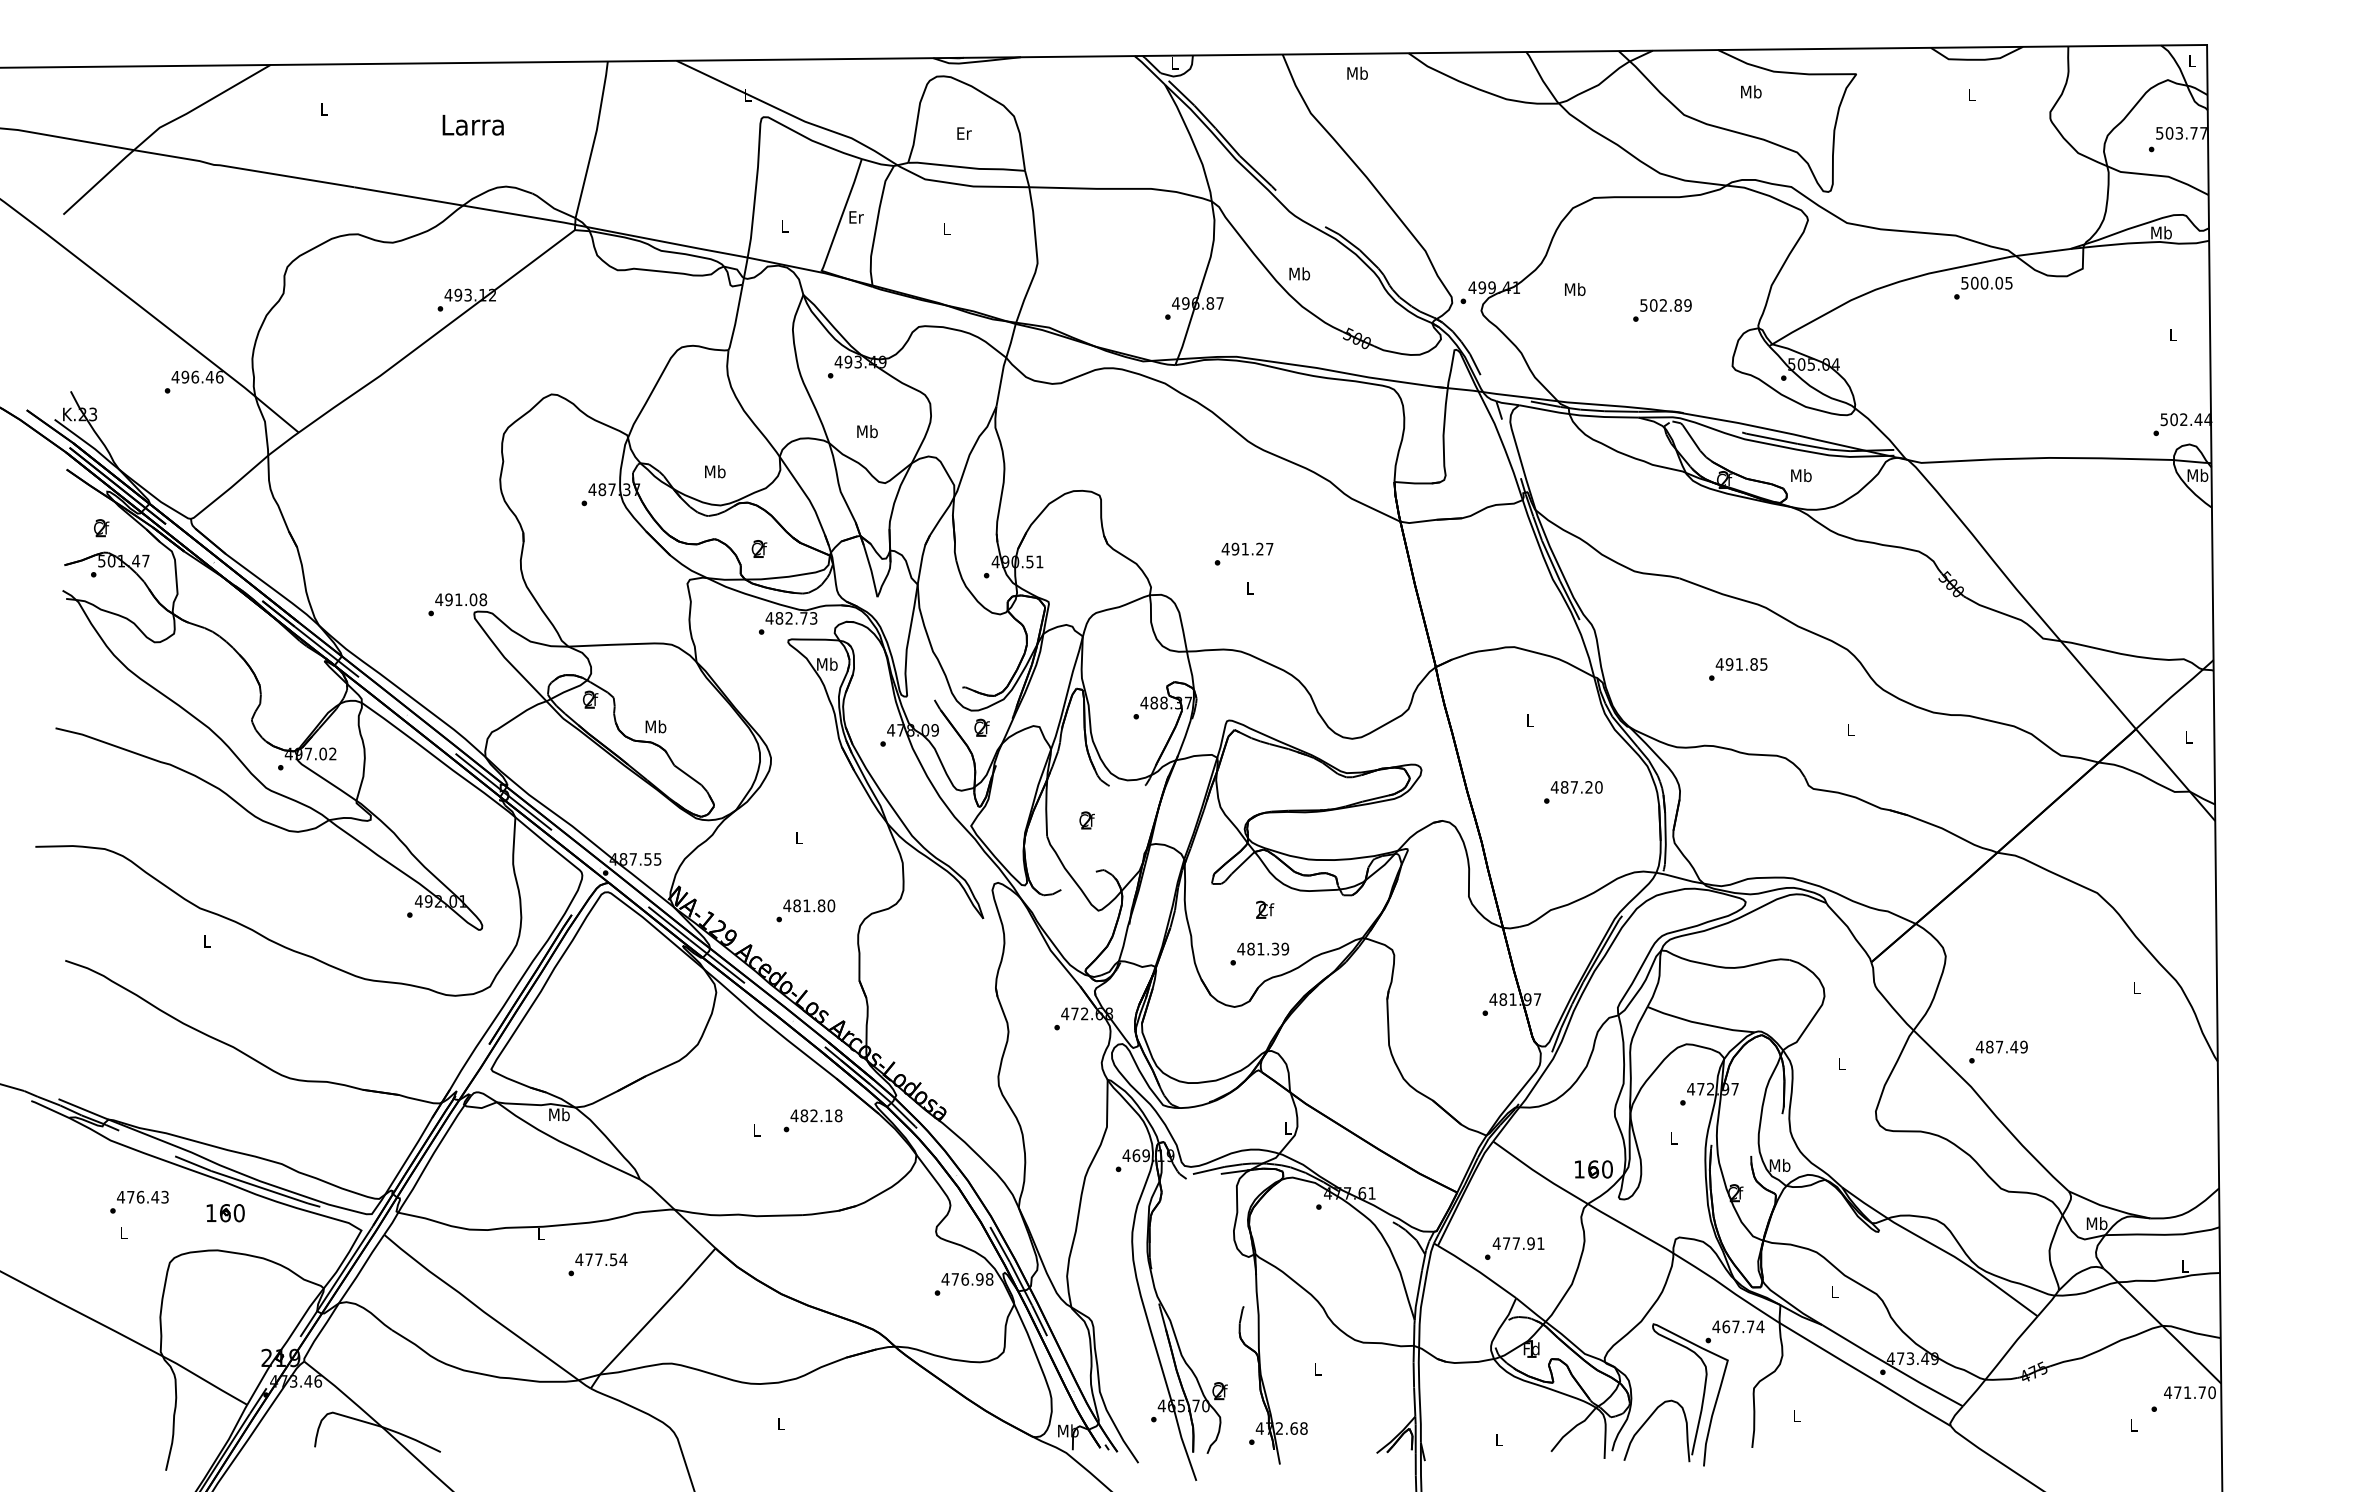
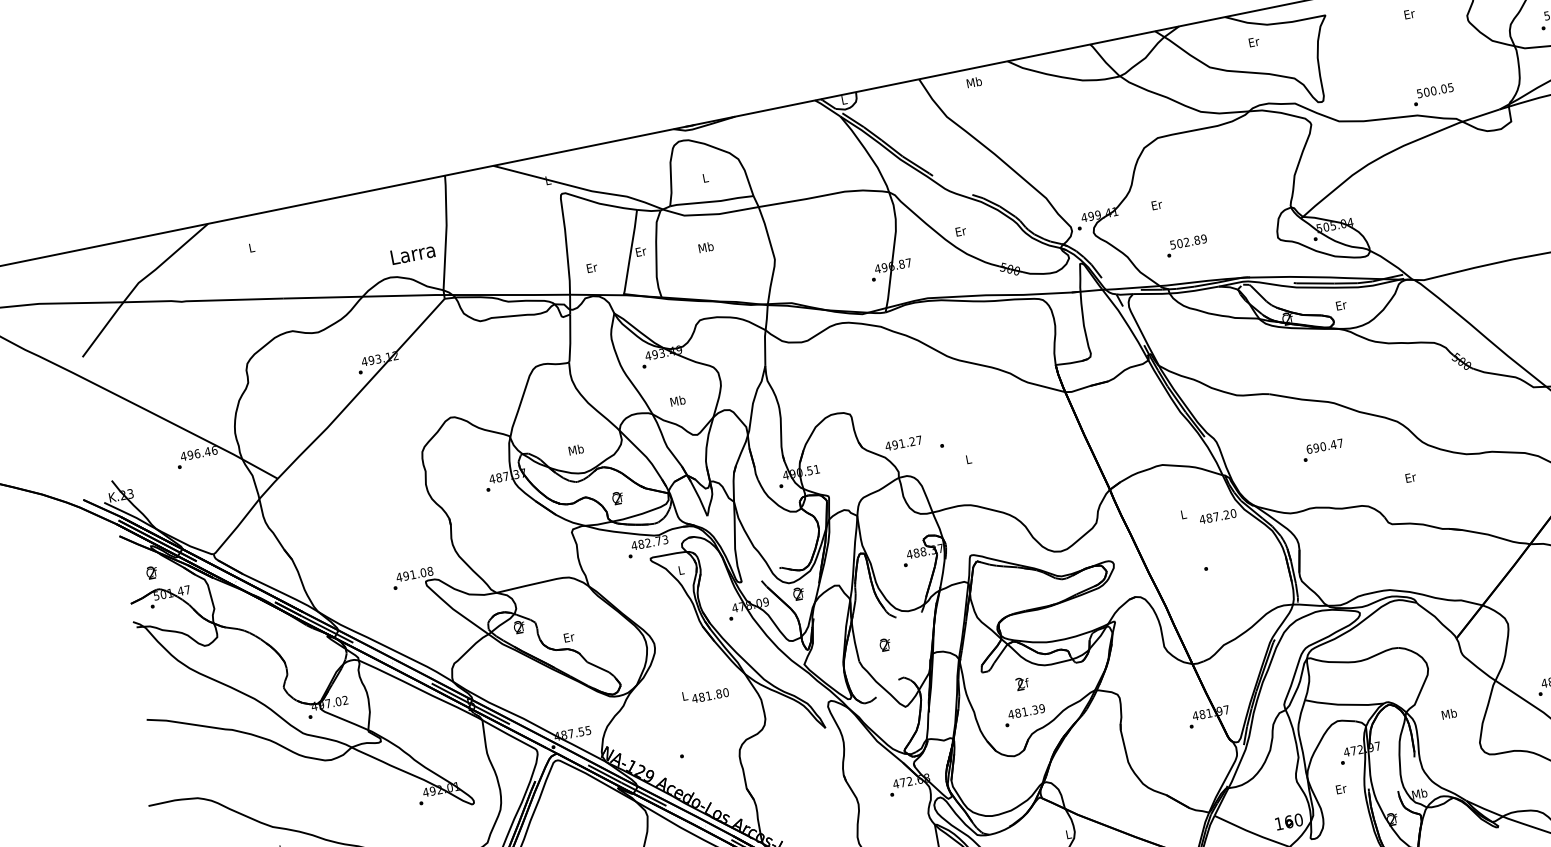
text: (1751, 91) -> (1254, 41), Mb -> Er
text: (1971, 94) -> (1409, 14), L -> Er
text: (472, 124) -> (412, 253), moved
text: (964, 133) -> (705, 178), Er -> L
text: (785, 226) -> (592, 267), L -> Er
text: (946, 228) -> (706, 247), L -> Mb
text: (1299, 273) -> (960, 231), Mb -> Er
text: (1983, 287) -> (1433, 94), moved
text: (1575, 288) -> (1156, 204), Mb -> Er
text: (1662, 310) -> (1186, 245), moved
text: (1801, 475) -> (1341, 305), Mb -> Er
text: (1247, 548) -> (903, 442), moved
text: (827, 663) -> (681, 569), Mb -> L
text: (1741, 664) -> (1324, 446), 491.85 -> 690.47
text: (655, 726) -> (568, 637), Mb -> Er
text: (1851, 729) -> (1410, 477), L -> Er
text: (1576, 787) -> (1217, 516), moved
text: (809, 905) -> (710, 695), moved
text: (1841, 1063) -> (1449, 713), L -> Mb
text: (1673, 1138) -> (1341, 789), L -> Er

